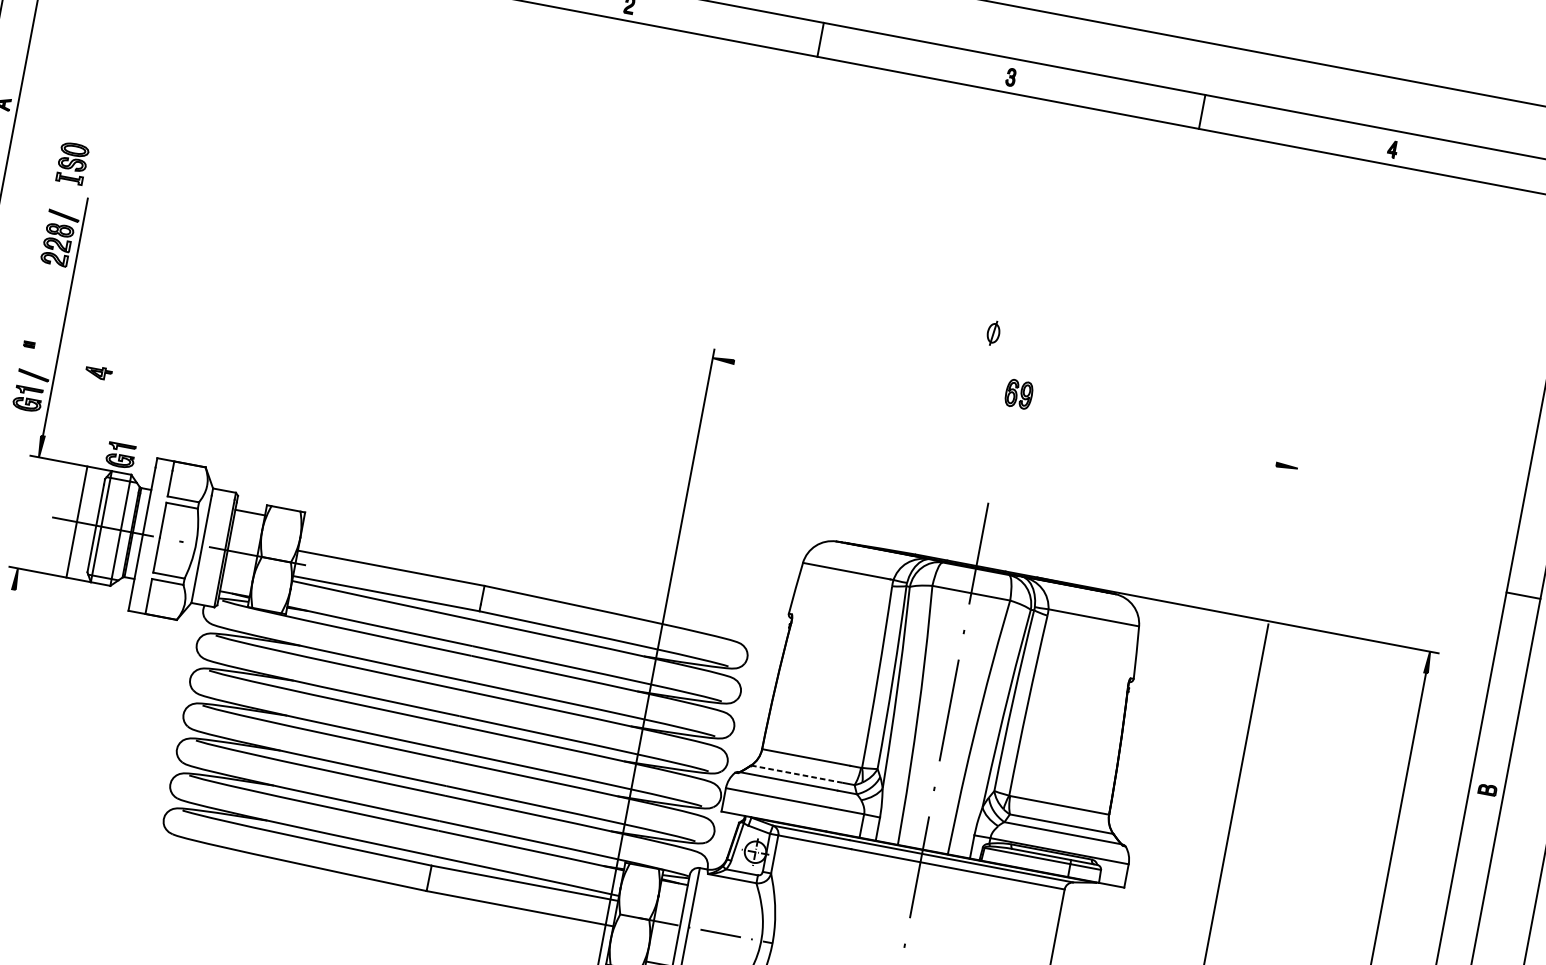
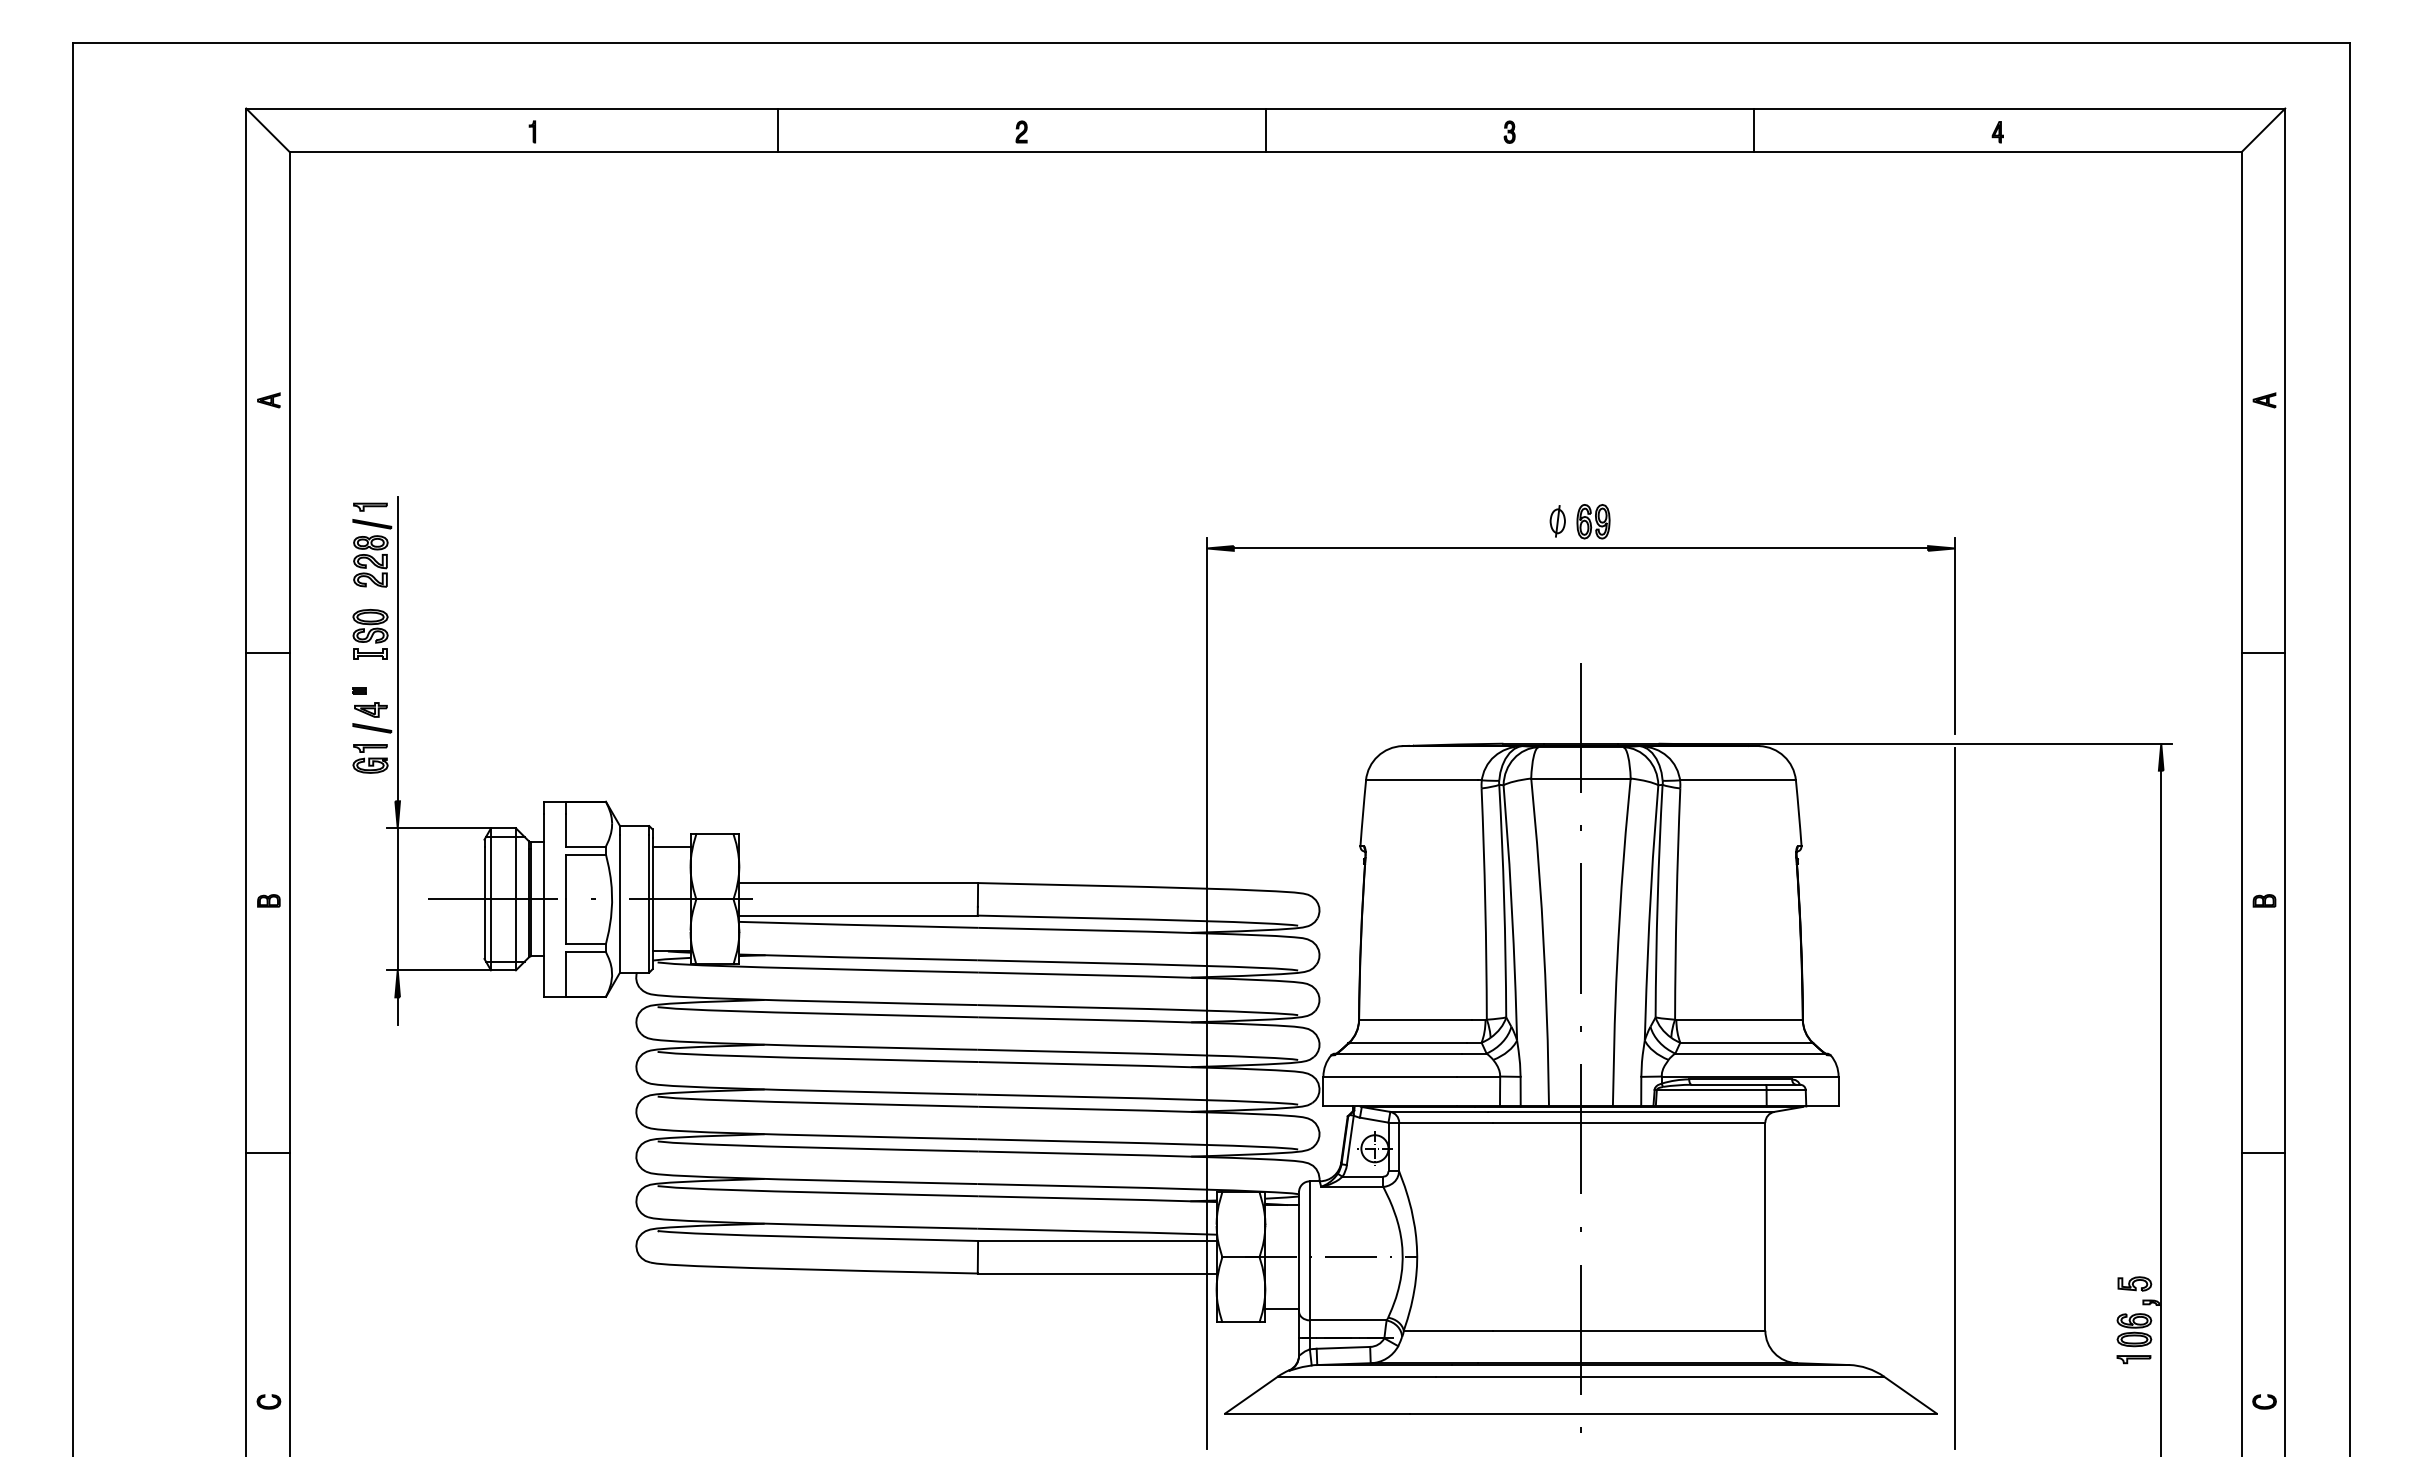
part: (72, 163) -> (370, 634), moved
part: (65, 201) -> (370, 506), added
part: (993, 333) -> (1557, 521), moved
part: (98, 372) -> (370, 709), moved
line: (1004, 413) -> (1580, 548), added
part: (120, 455) -> (498, 806), removed
line: (76, 522) -> (397, 899), moved
line: (1285, 536) -> (1955, 635), added
line: (11, 599) -> (397, 1010), added
line: (797, 774) -> (1408, 1042), dashed -> solid

